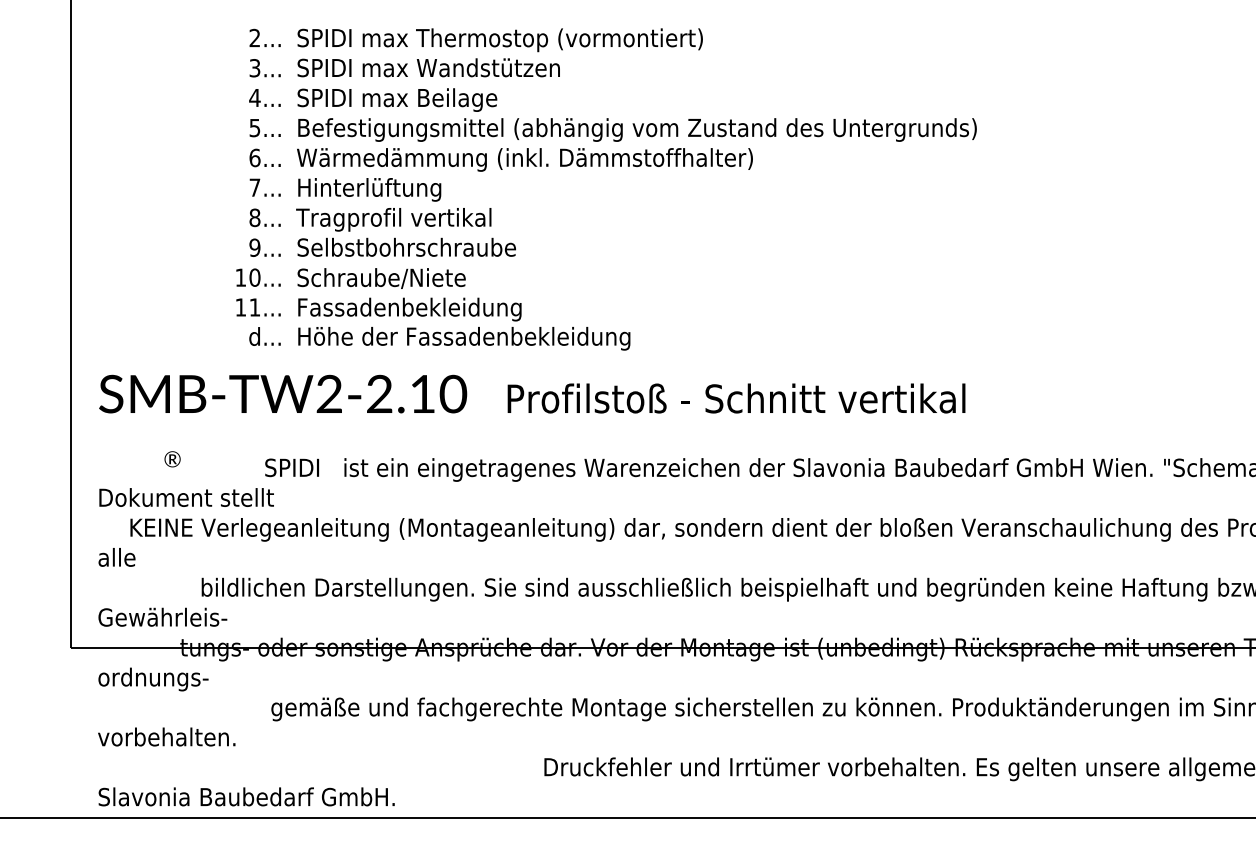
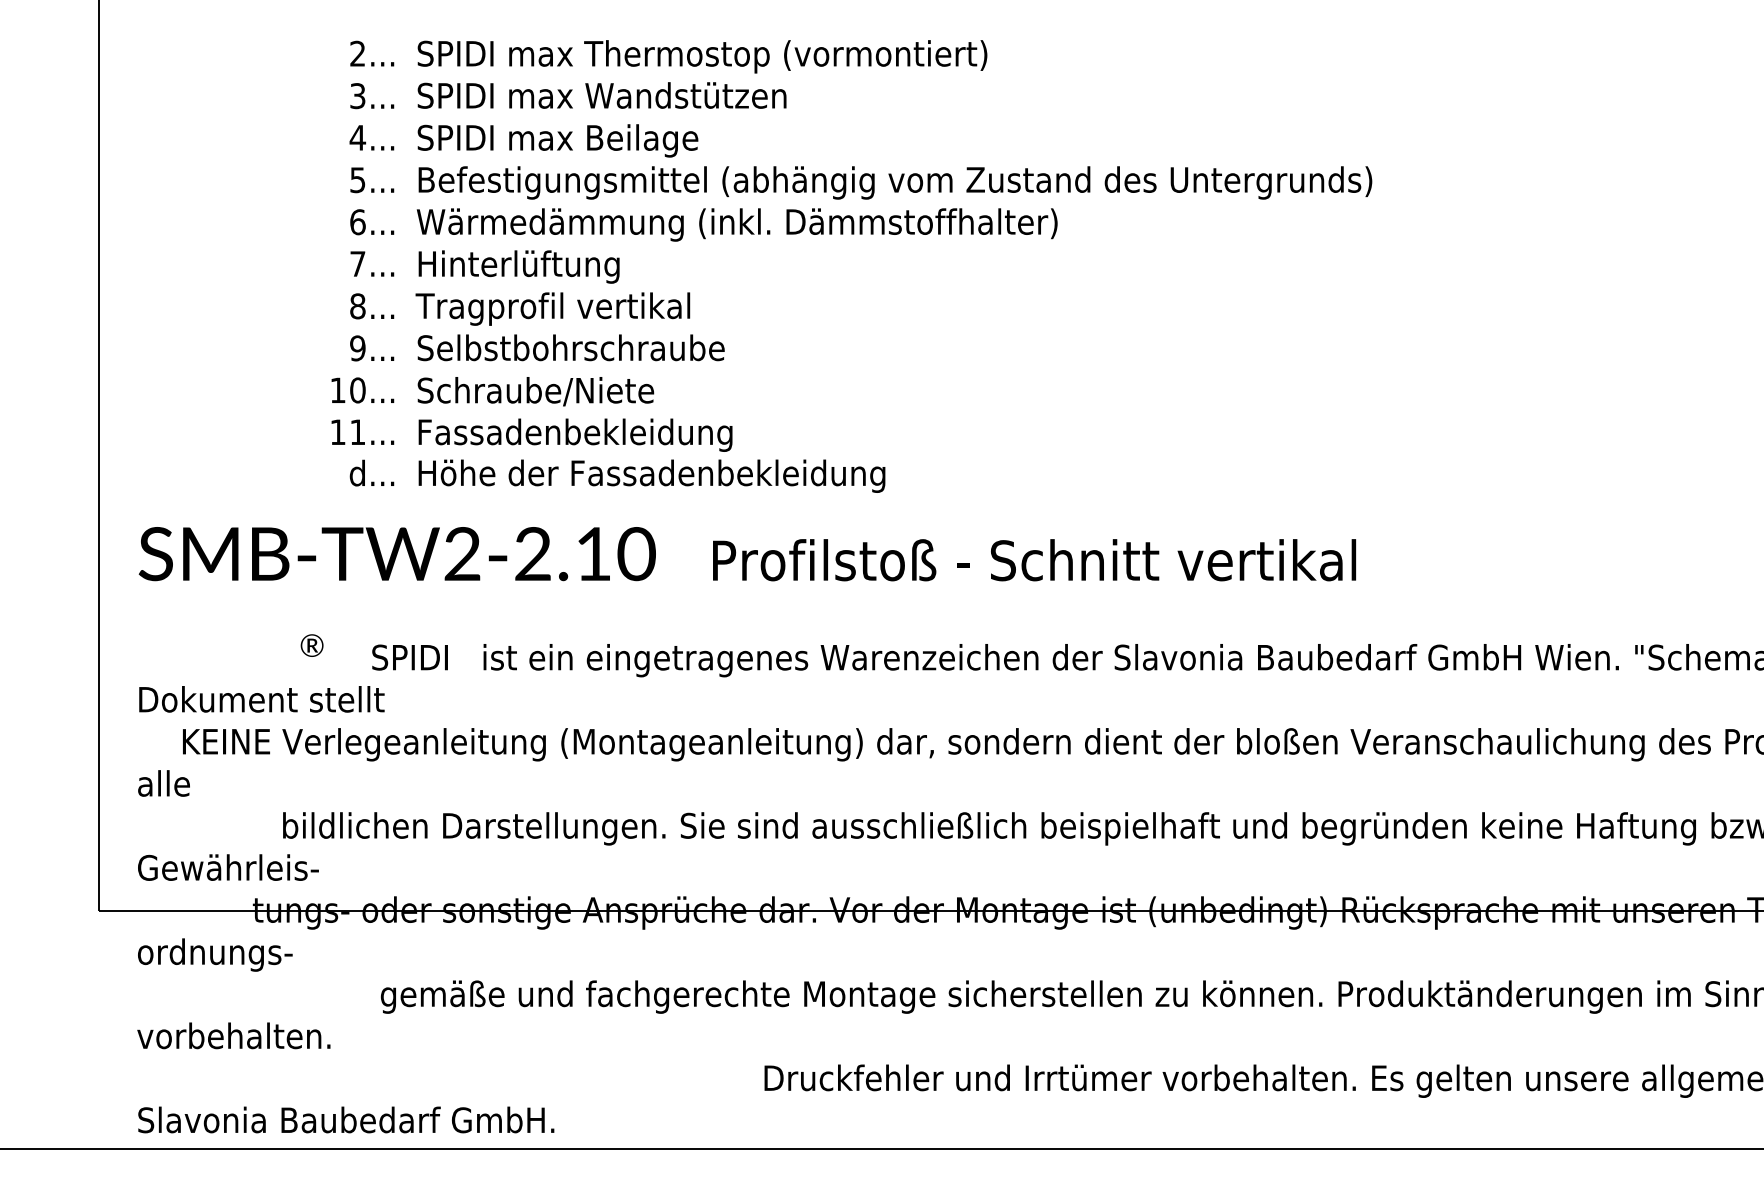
text: (172, 459) -> (311, 645), moved

